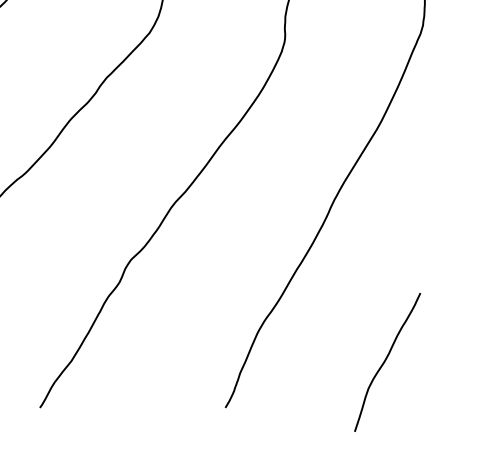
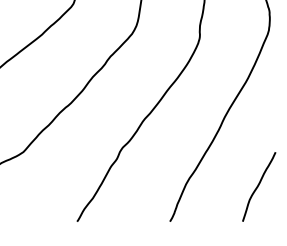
curve: (388, 359) -> (259, 185), moved

